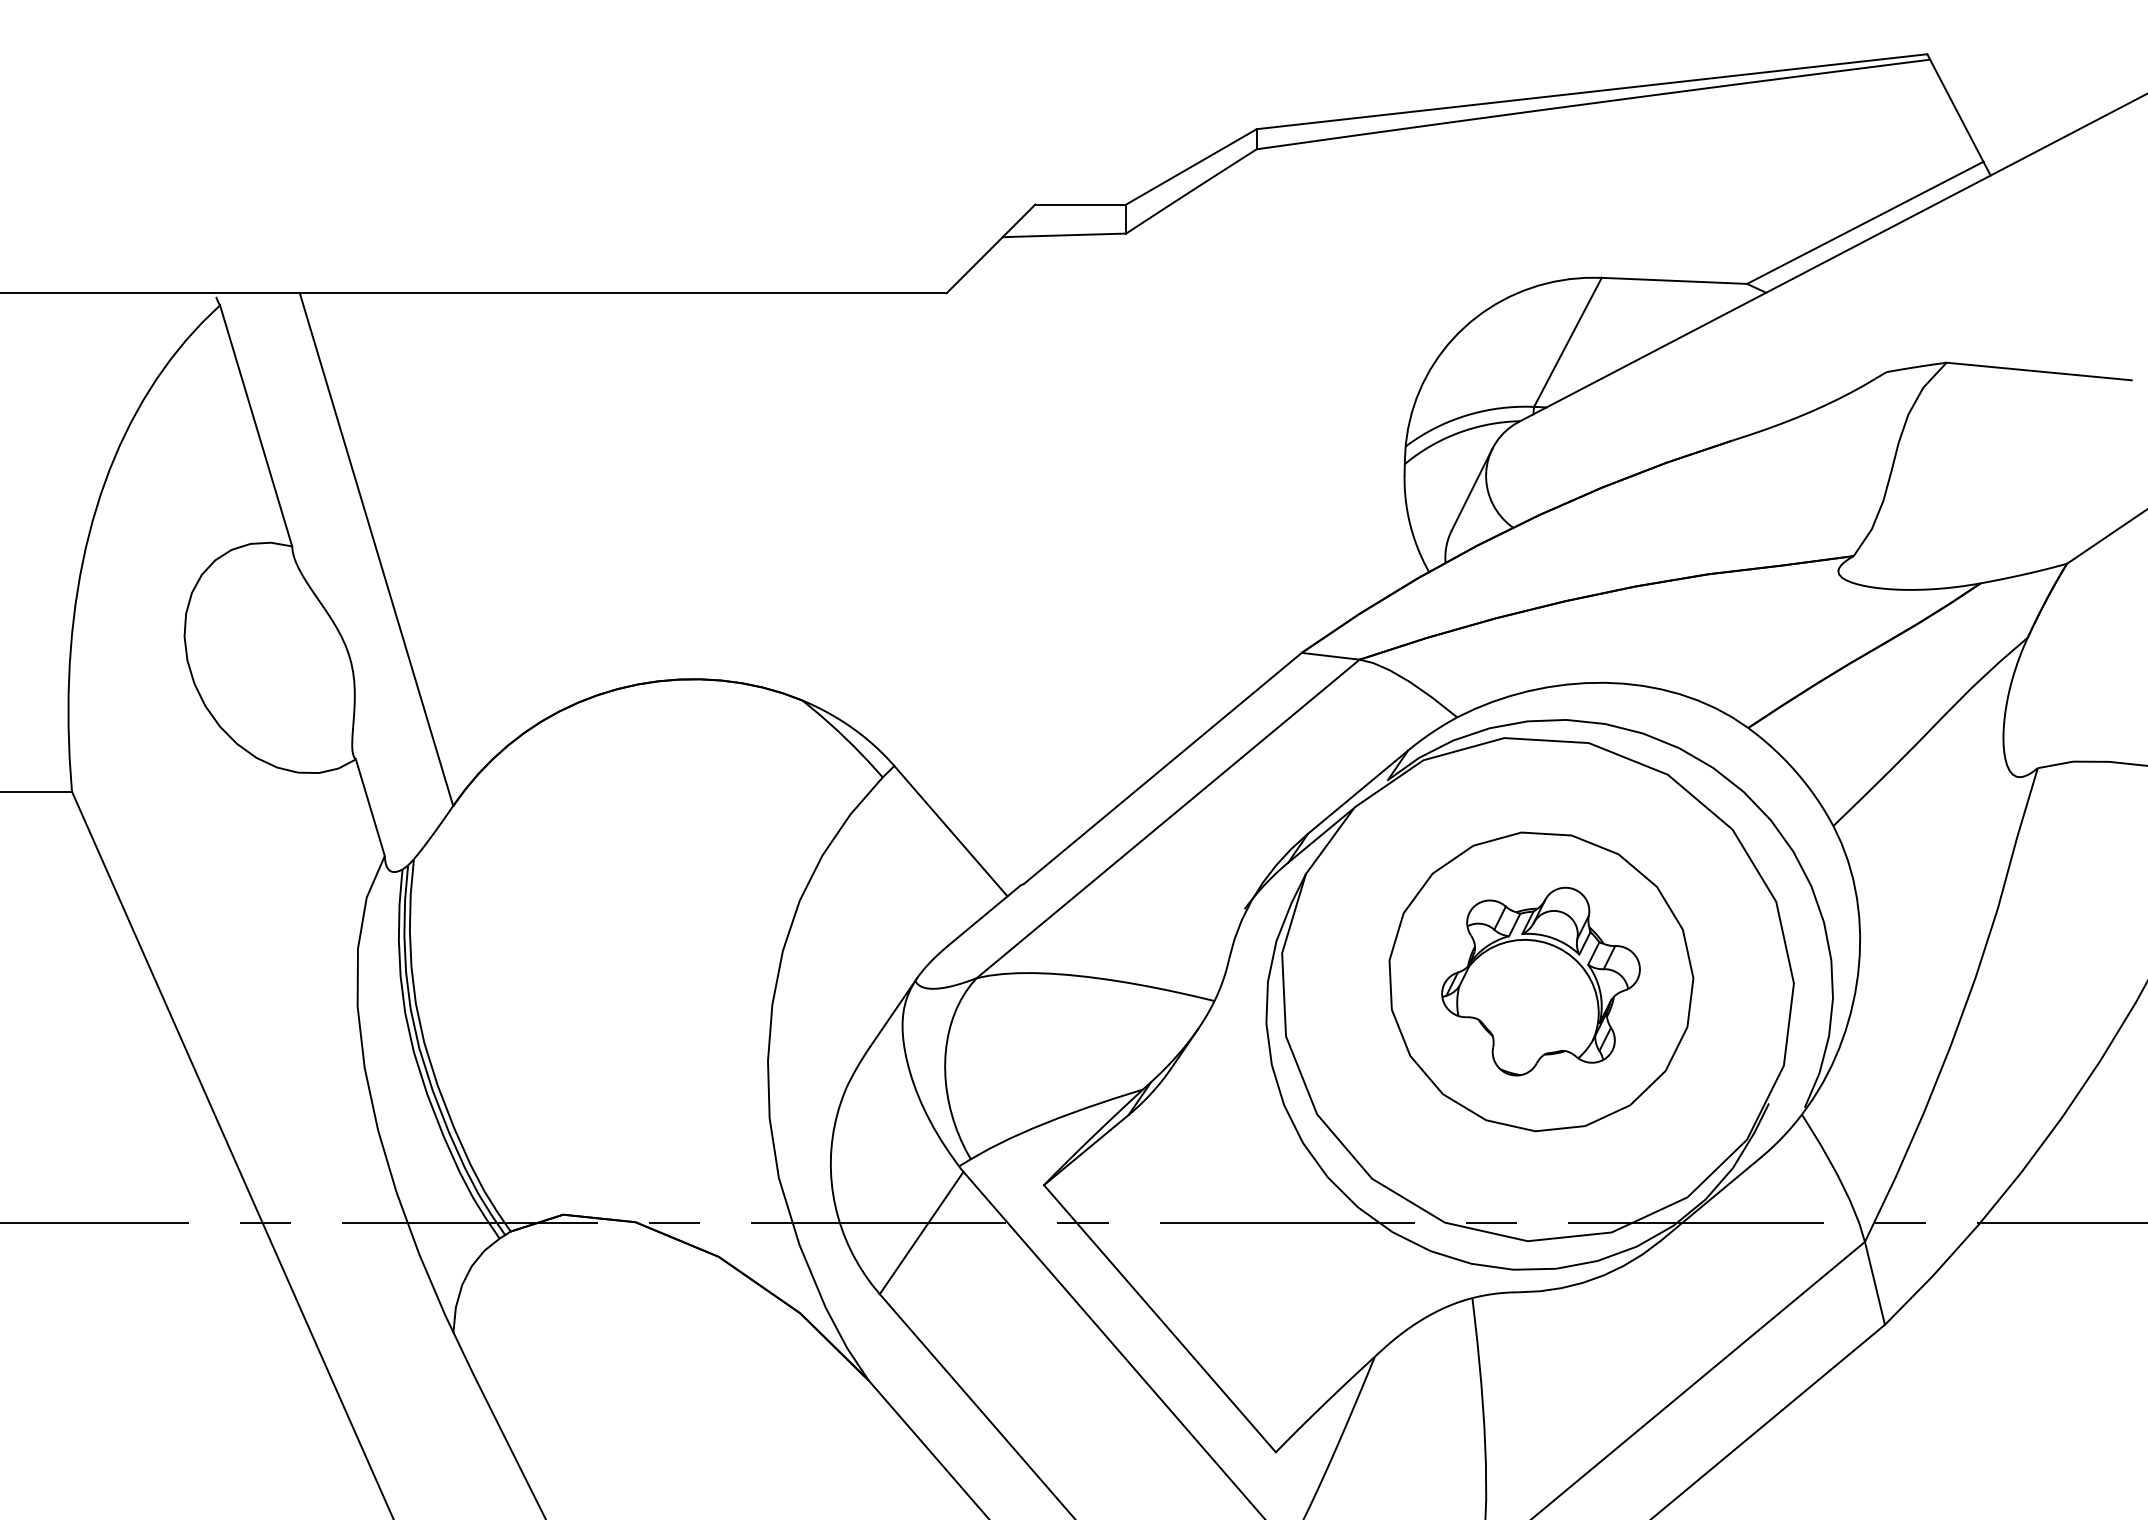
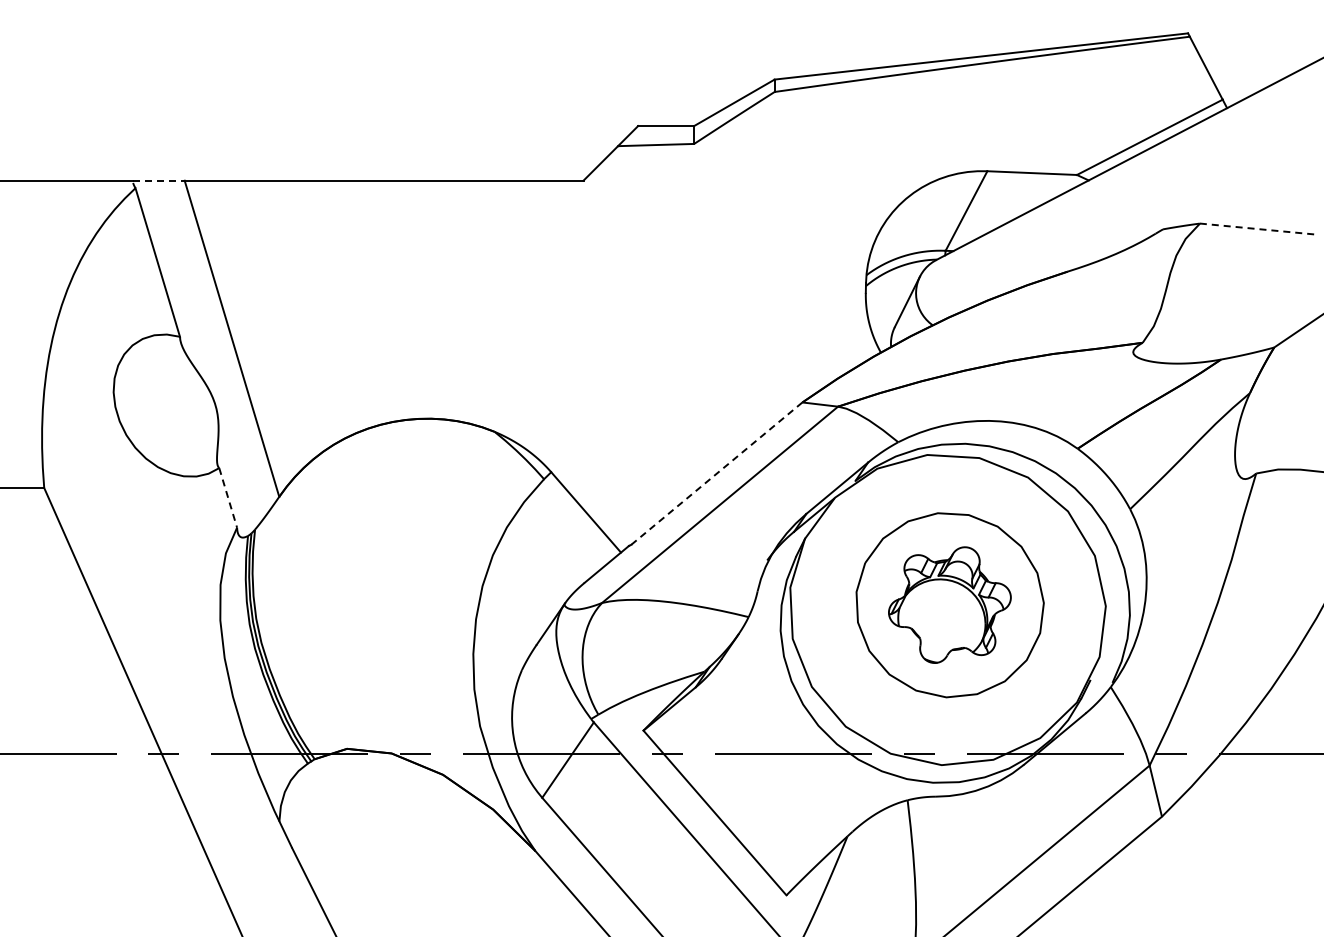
line: (258, 292) -> (159, 180), solid -> dashed
line: (2038, 370) -> (1256, 228), solid -> dashed
line: (1162, 768) -> (716, 473), solid -> dashed
line: (370, 808) -> (228, 498), solid -> dashed

